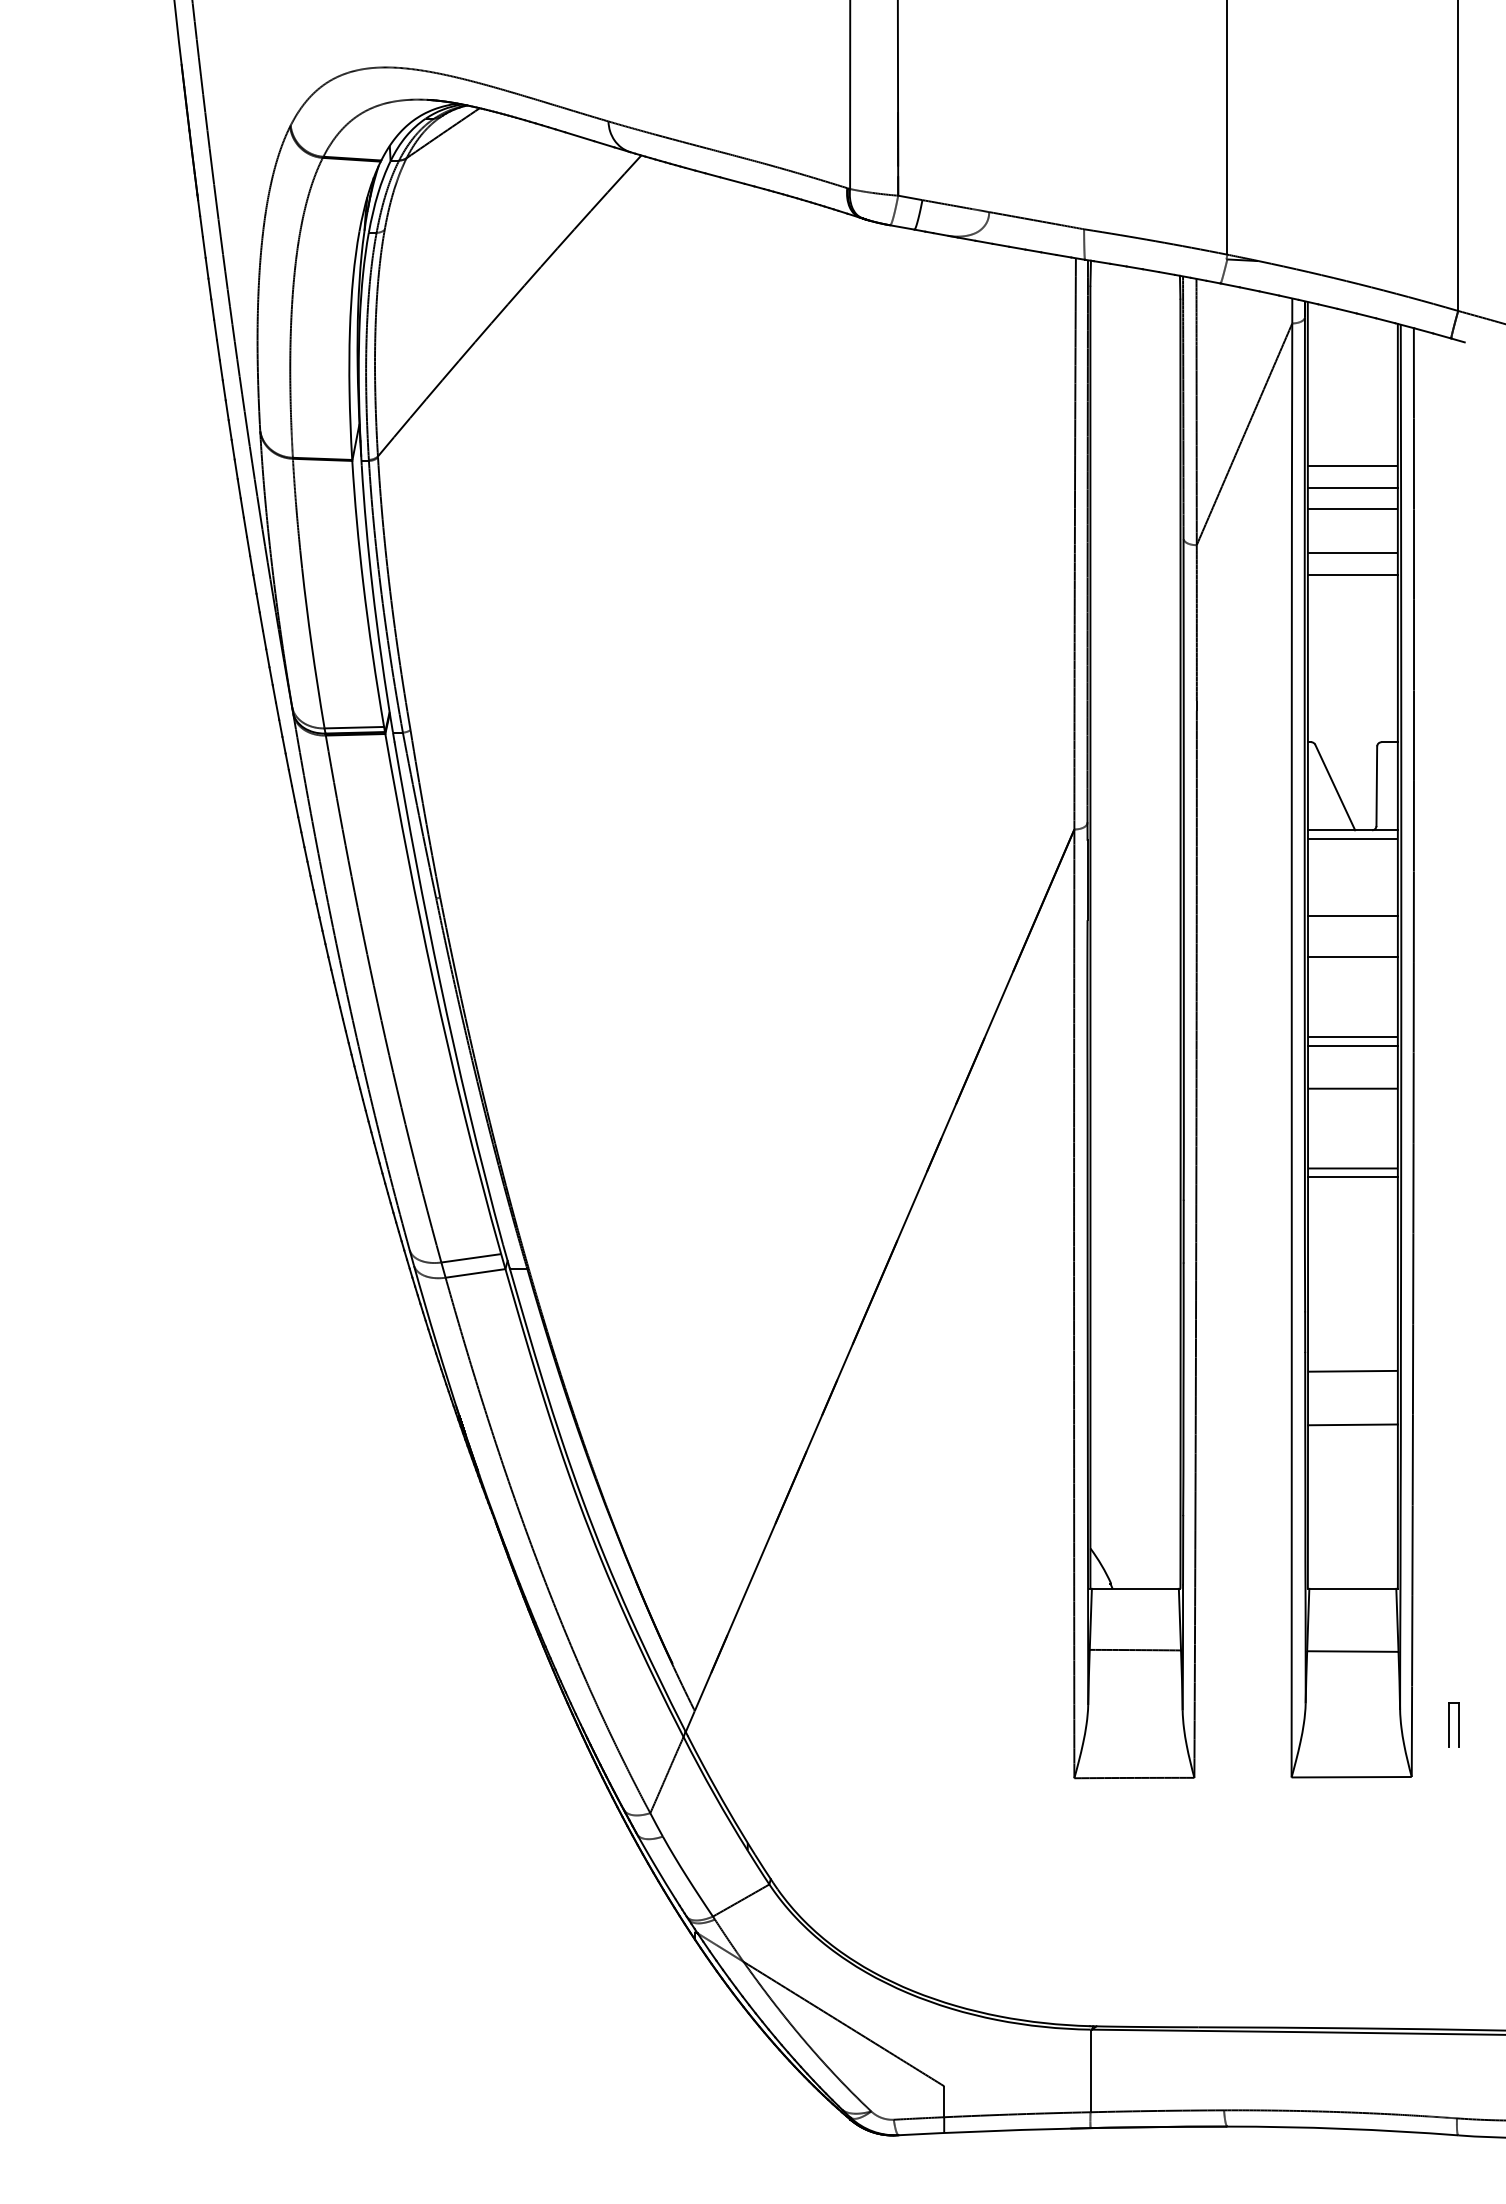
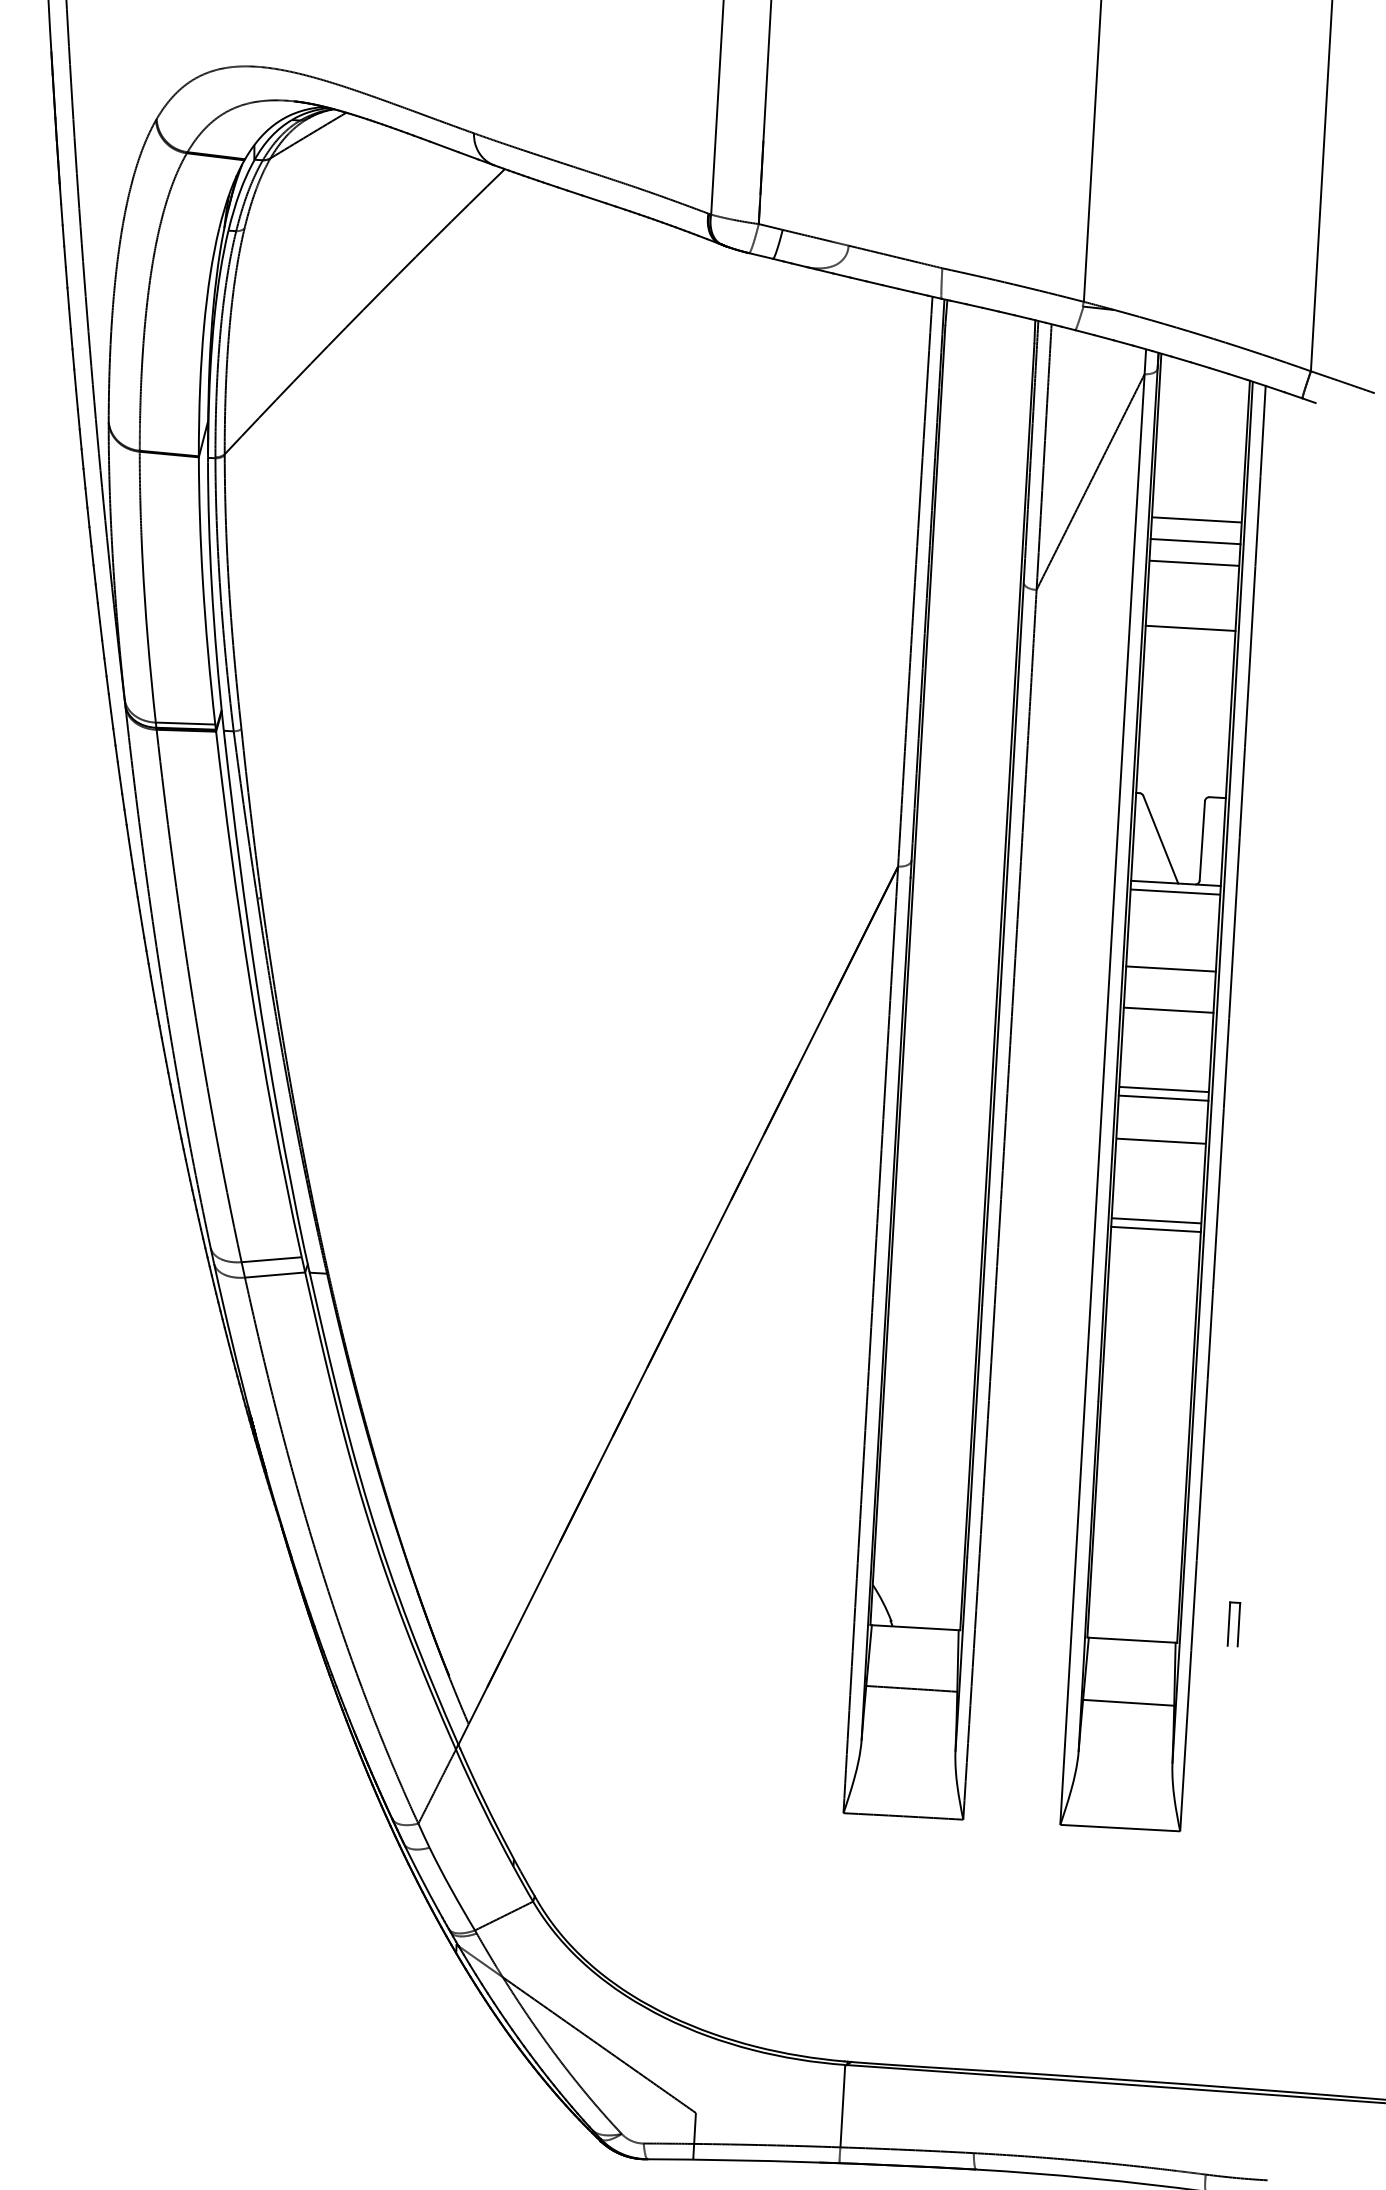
line: (1352, 552) -> (1191, 606), removed
line: (1352, 1370) -> (1144, 1422), removed
line: (1352, 1424) -> (1141, 1476), removed
part: (1453, 1724) -> (1233, 1623), moved

